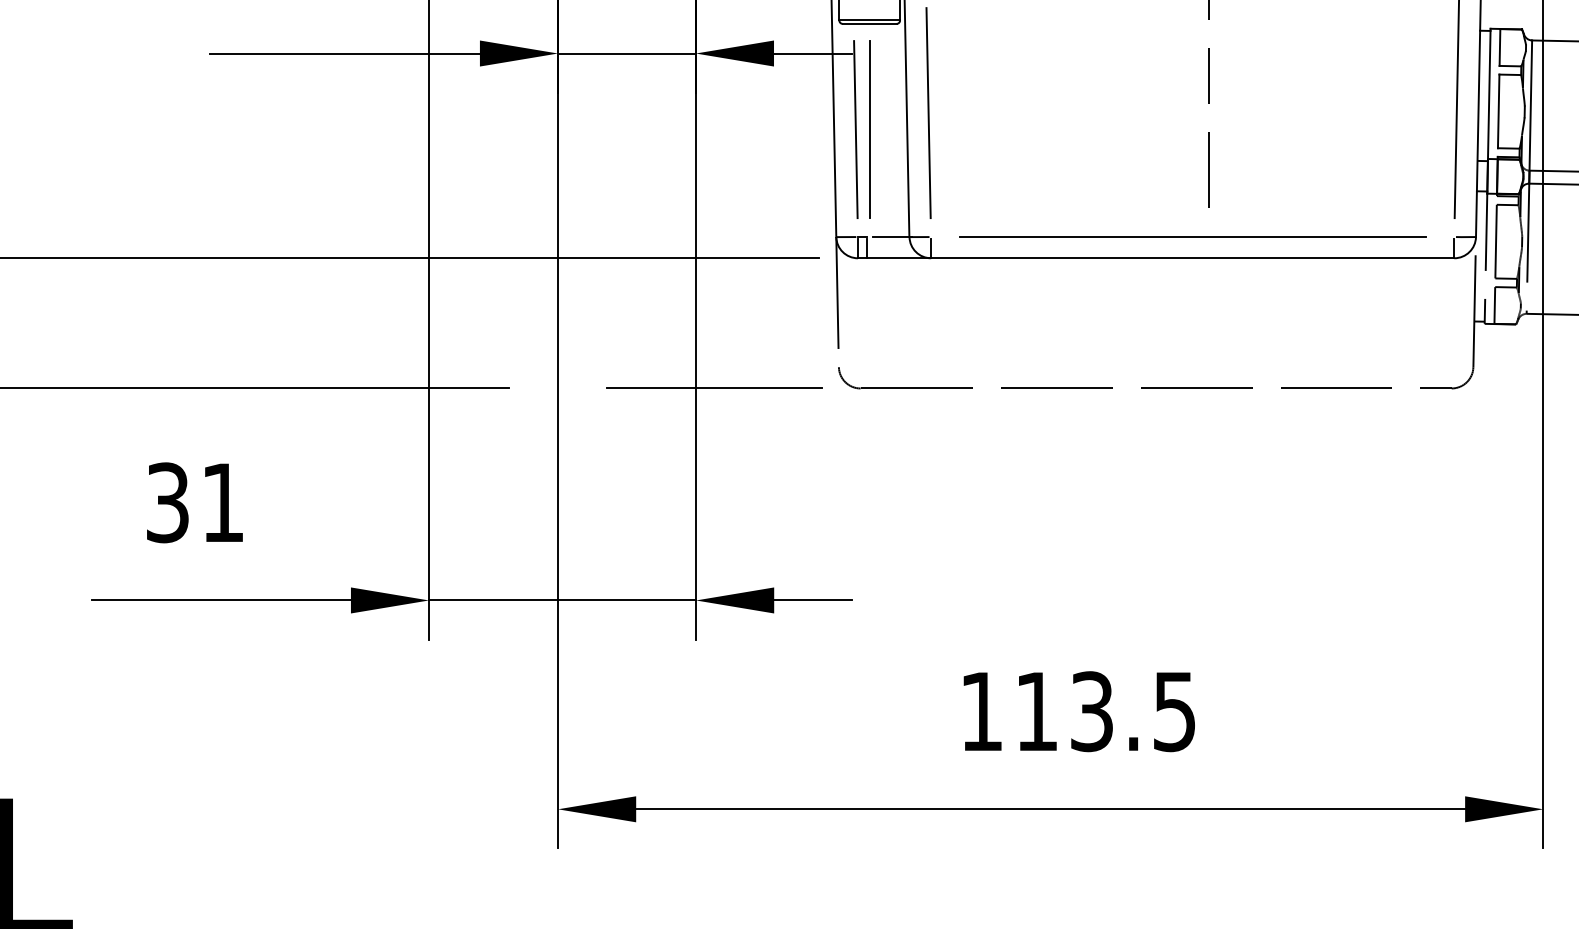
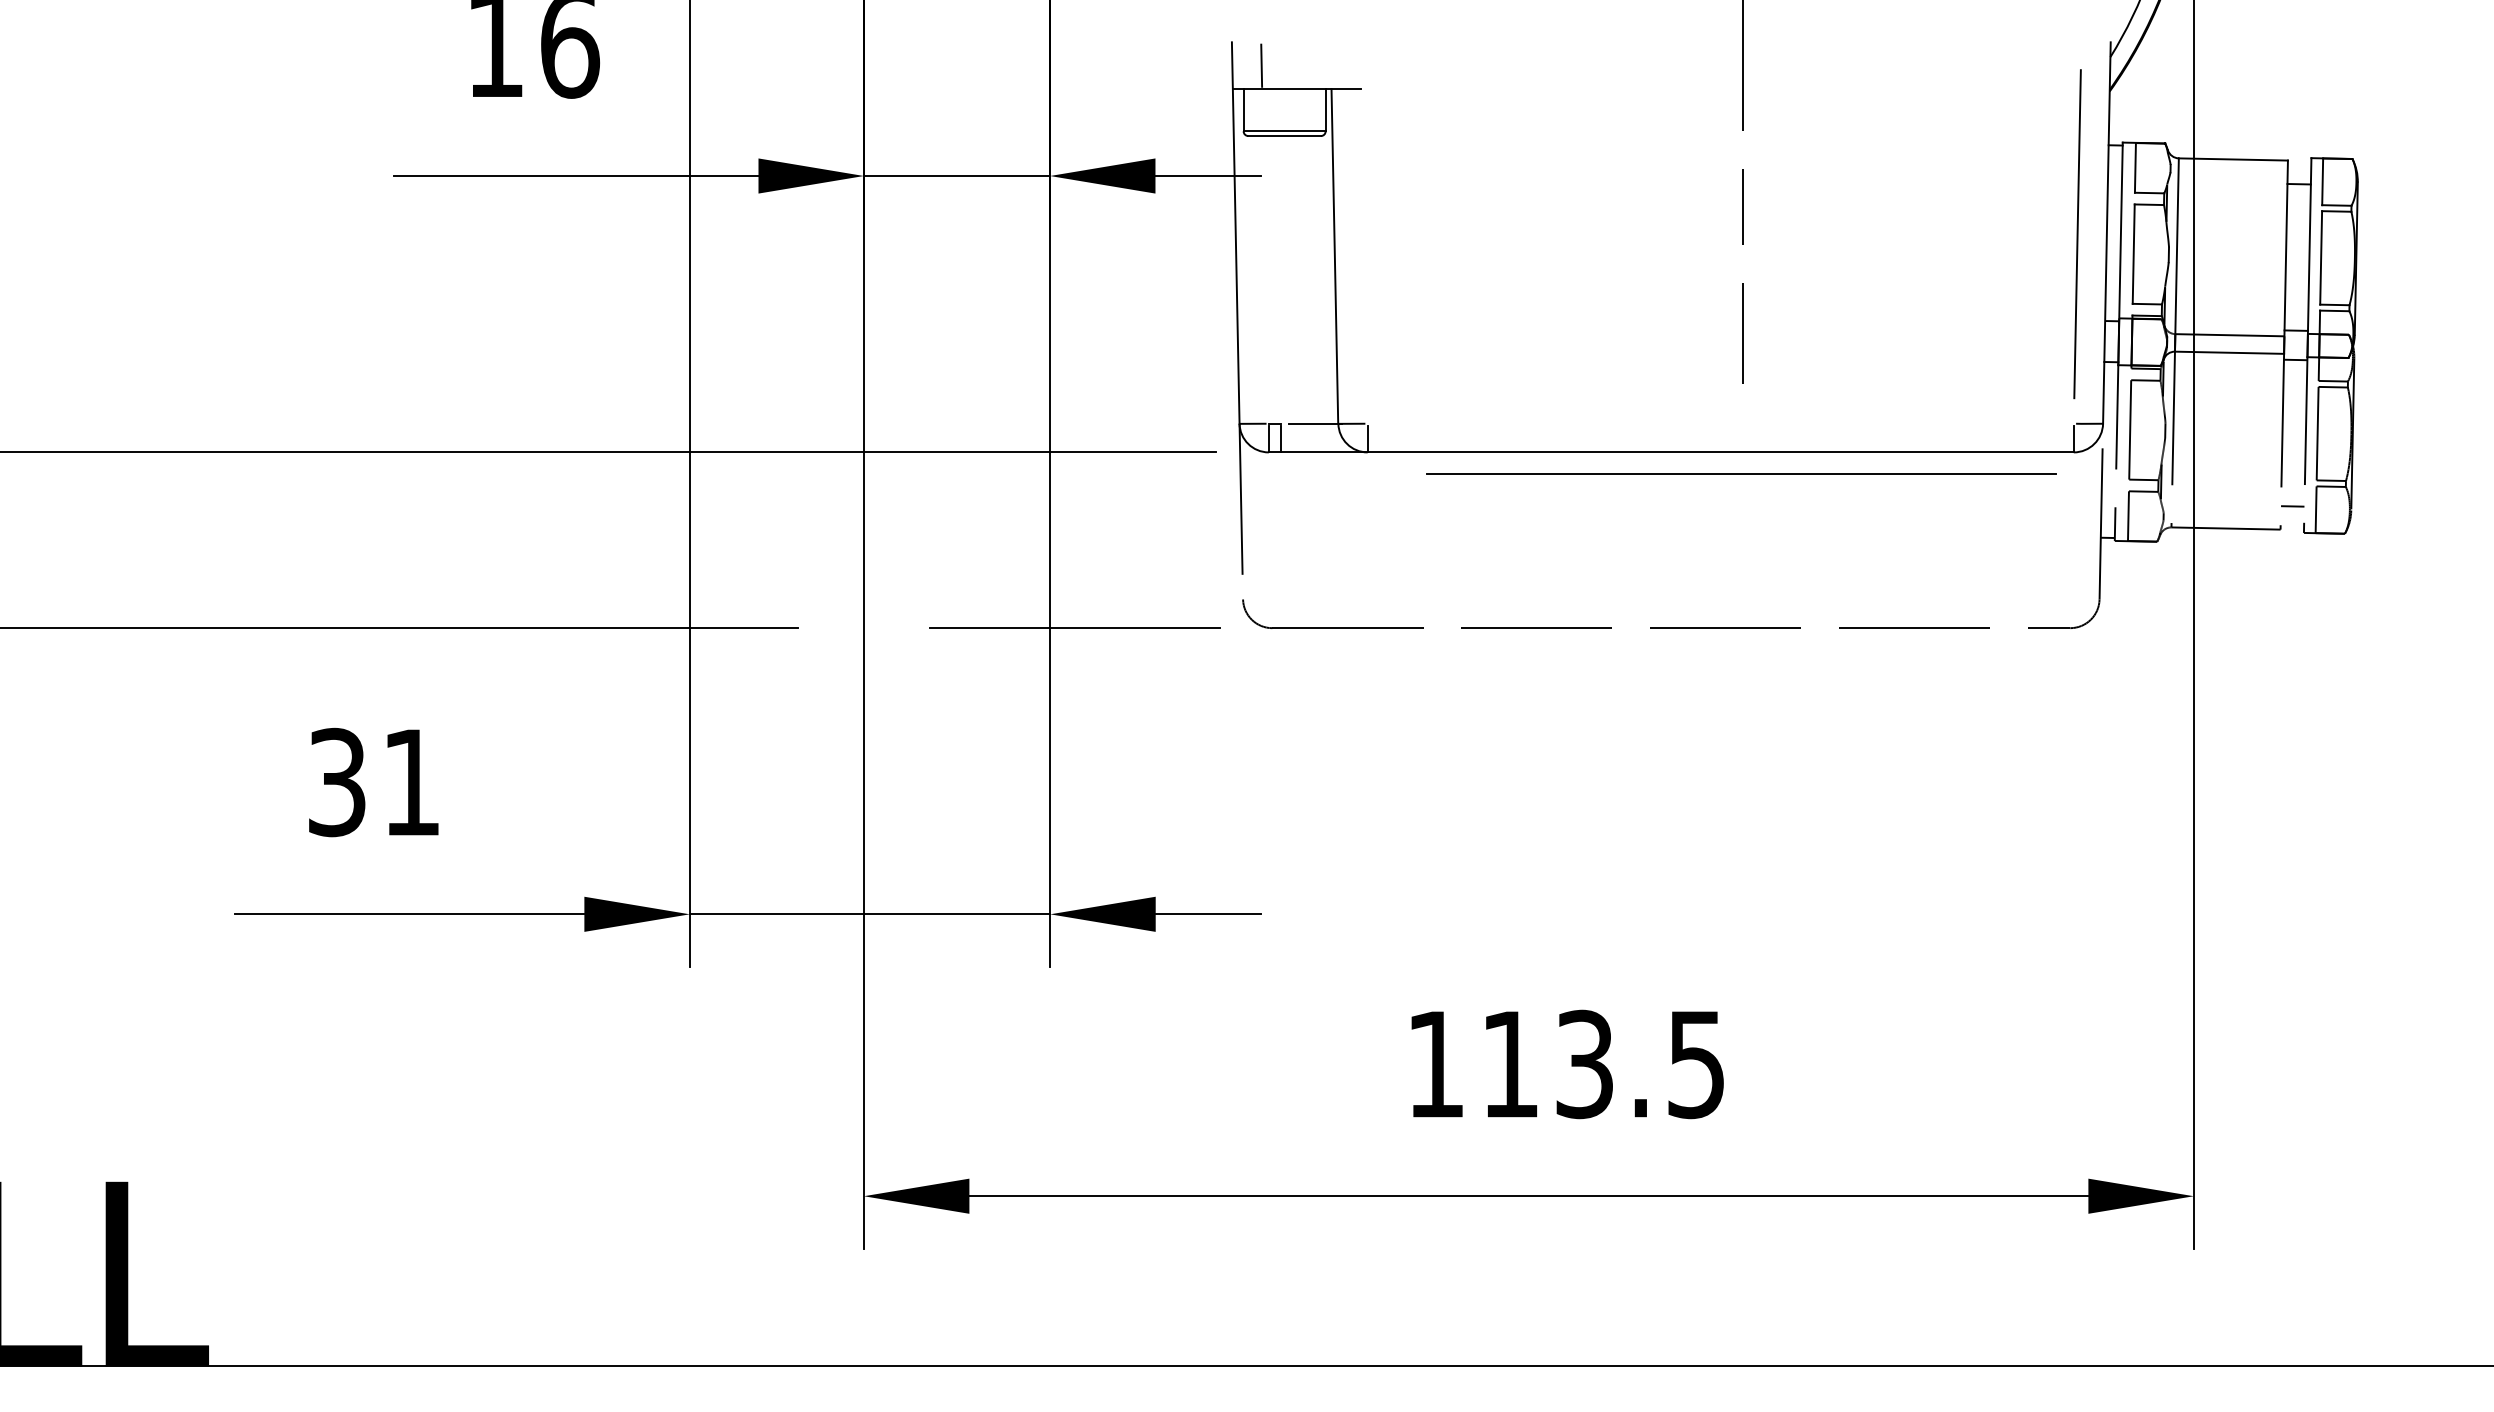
line: (928, 113) -> (1363, 256), removed
line: (855, 129) -> (1265, 278), removed
line: (869, 129) -> (1284, 278), removed
line: (1192, 236) -> (1741, 473), moved

